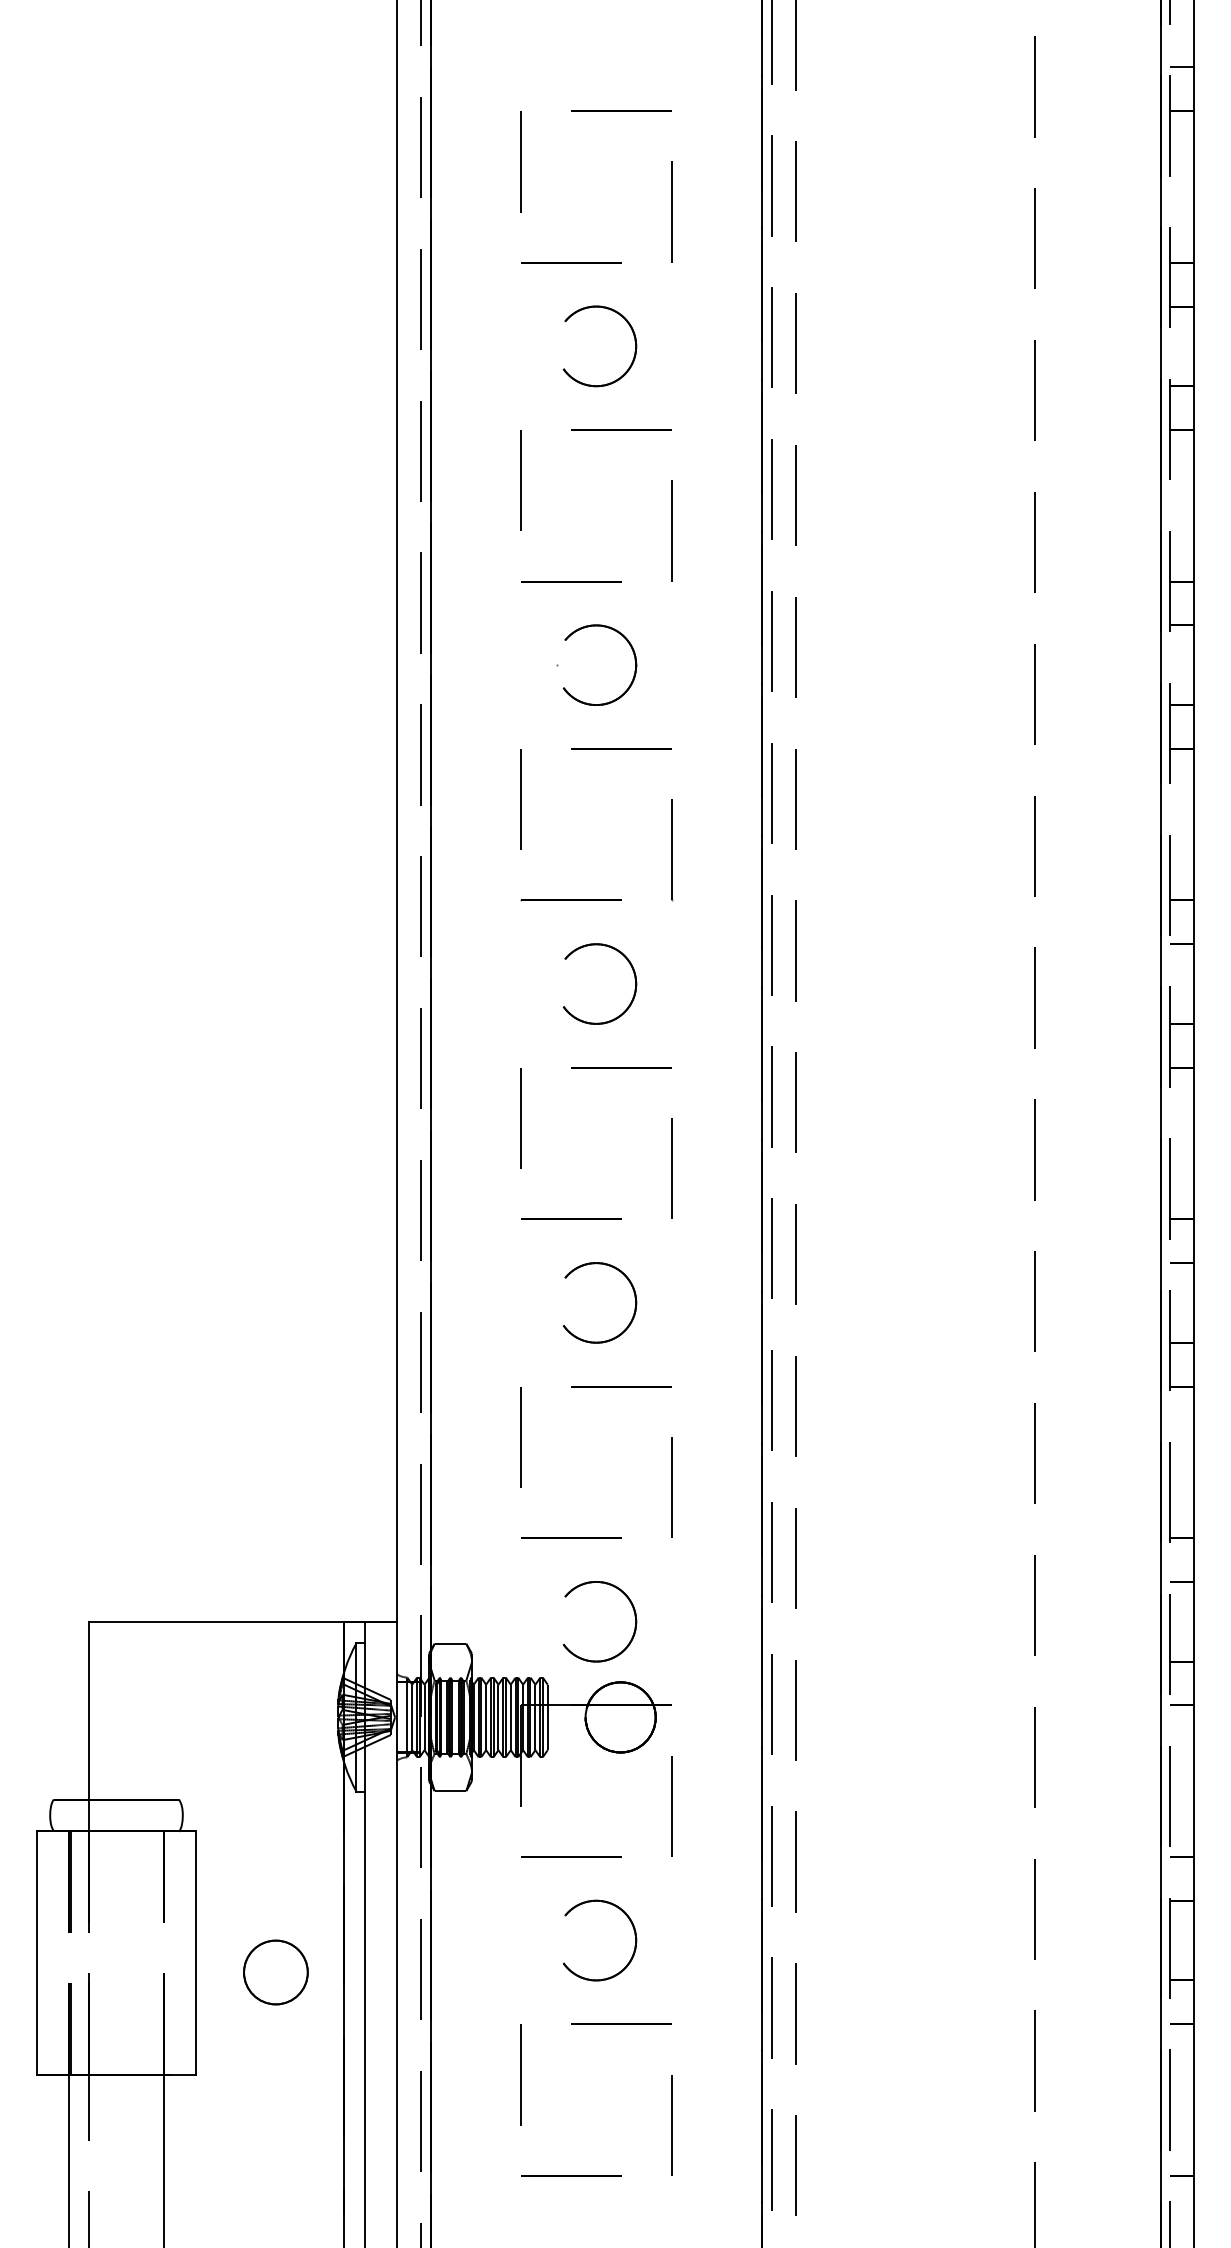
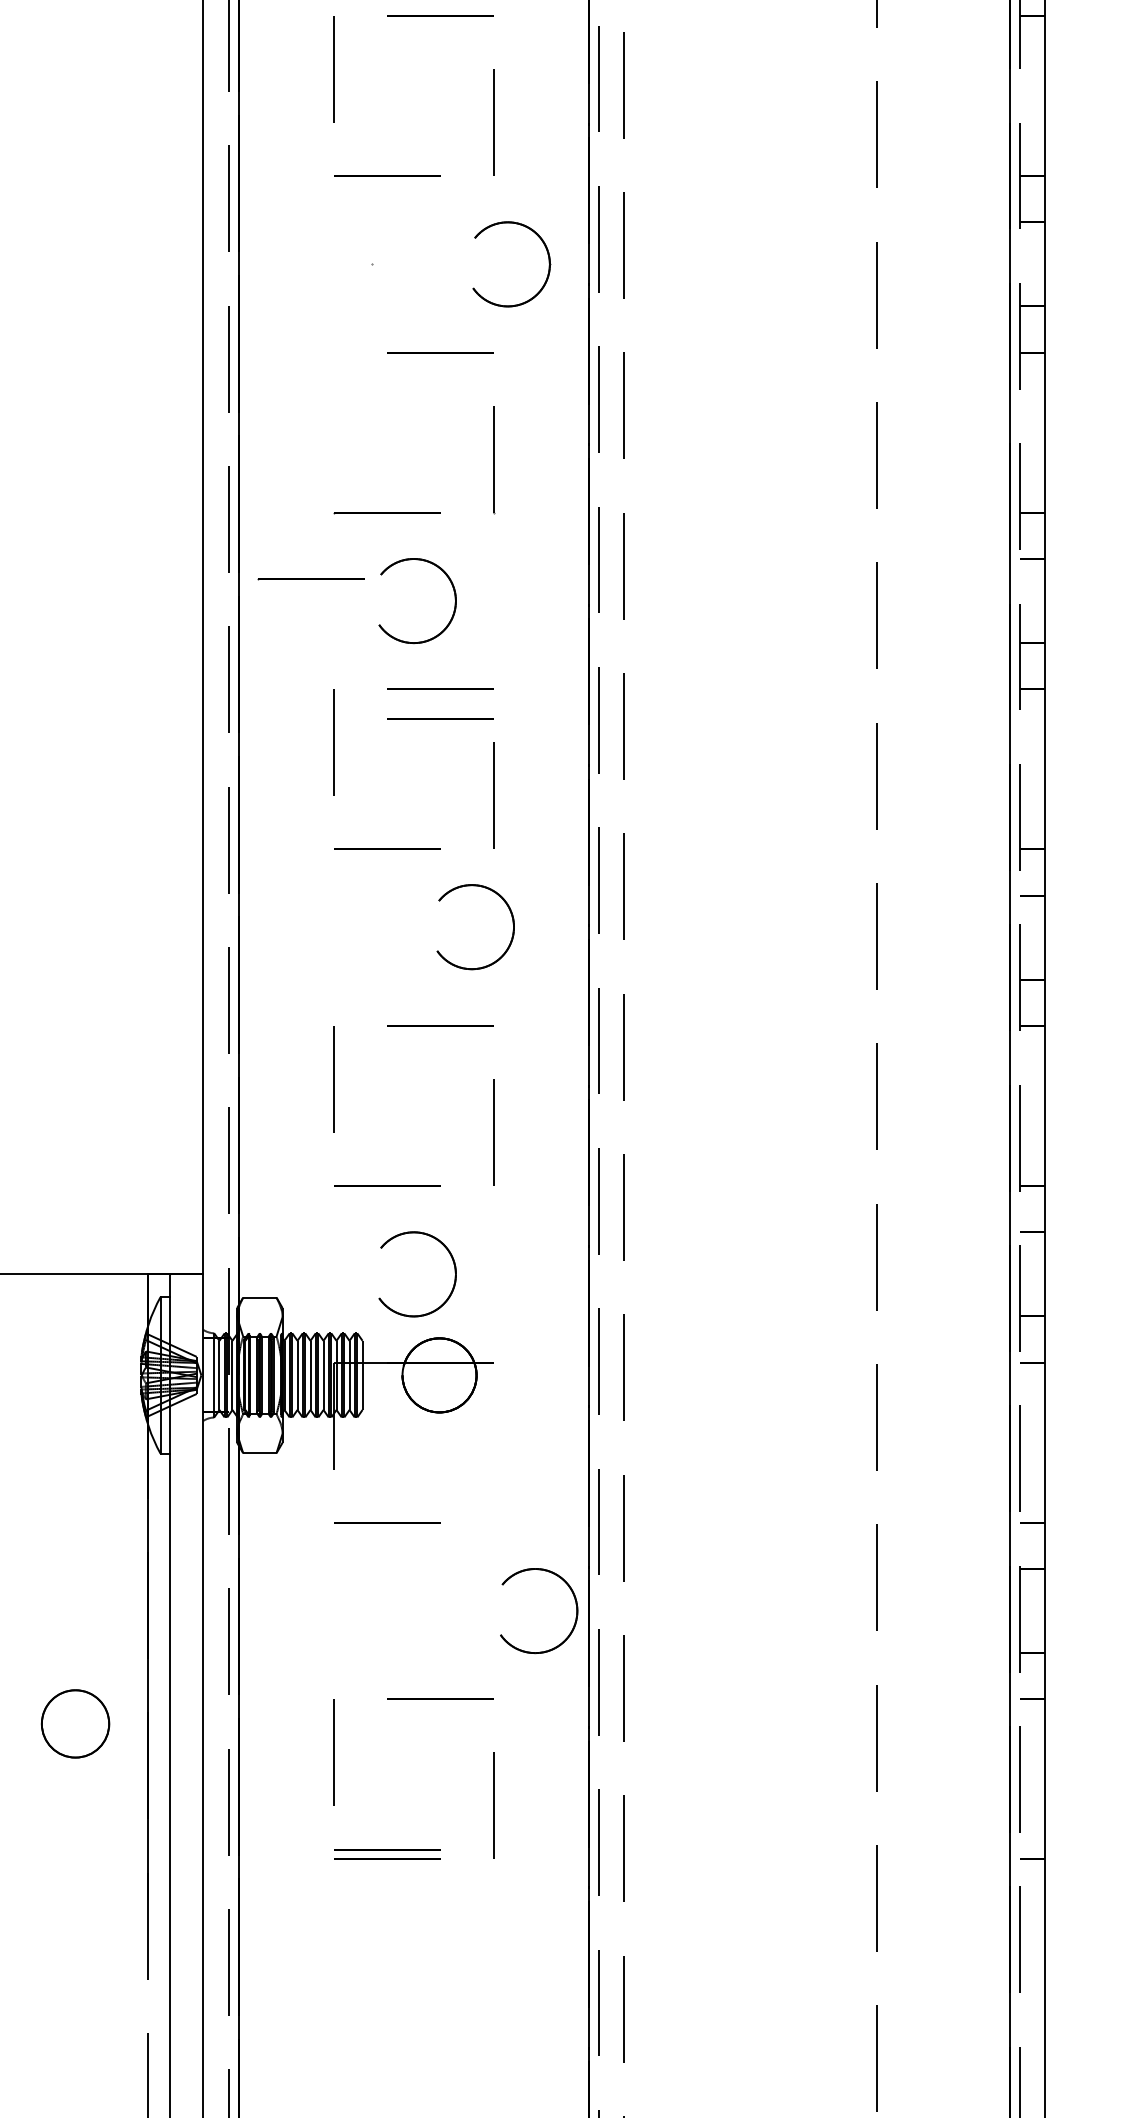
part: (631, 649) -> (544, 247), moved
line: (520, 799) -> (333, 406), removed
line: (498, 963) -> (310, 579), added
line: (621, 1095) -> (440, 718), added
part: (634, 1297) -> (512, 921), moved
line: (671, 1806) -> (493, 1469), removed
part: (634, 1935) -> (575, 1605), moved
part: (275, 1972) -> (75, 1723), moved
line: (571, 2166) -> (387, 1849), added

